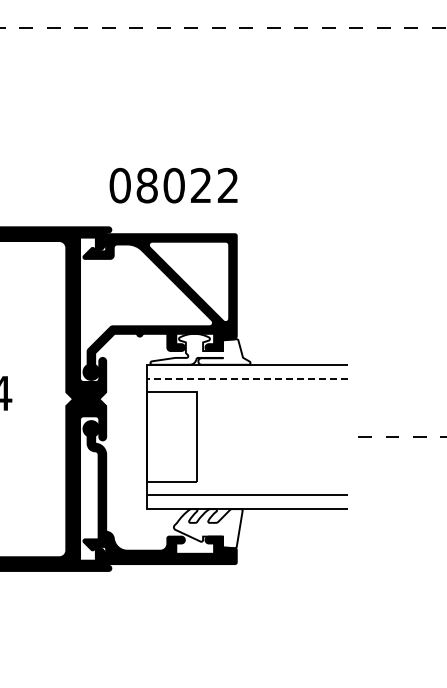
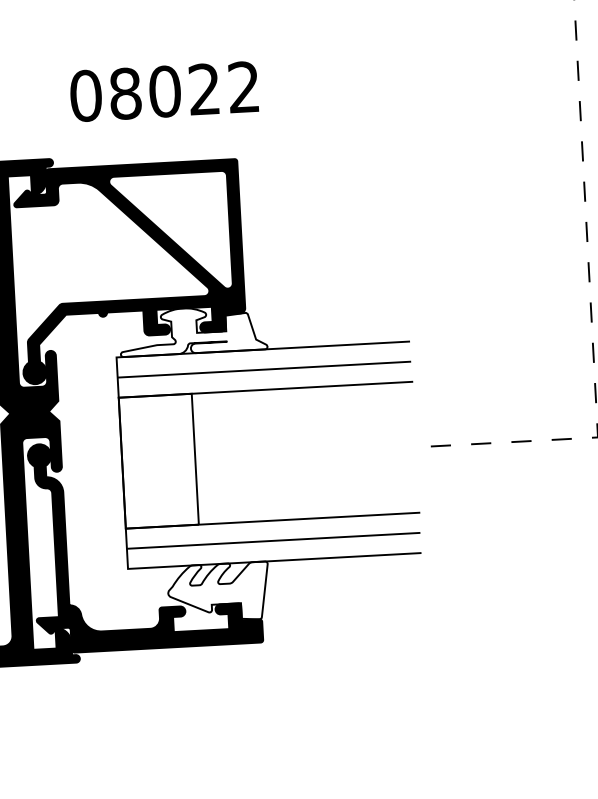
text: (173, 185) -> (164, 91), moved
line: (247, 378) -> (264, 369), dashed -> solid
line: (247, 392) -> (265, 390), added
line: (247, 481) -> (272, 520), added

